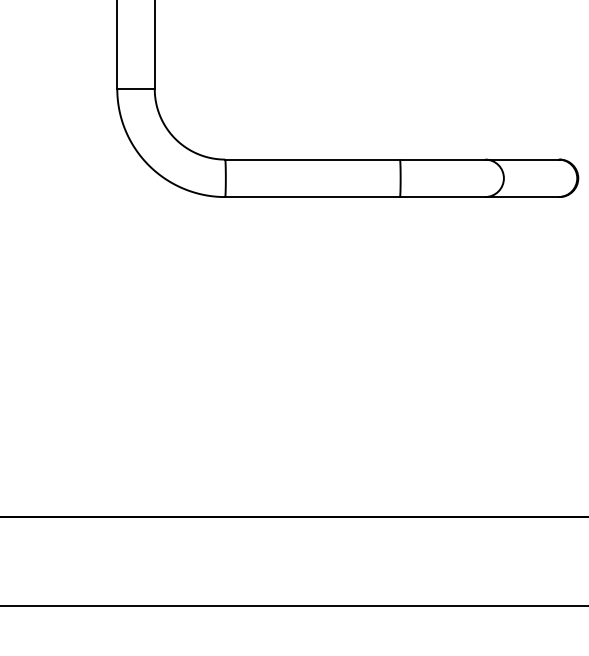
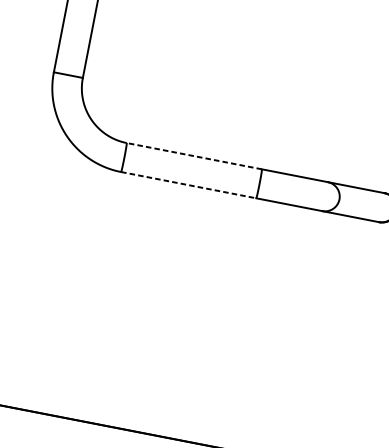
line: (312, 159) -> (194, 156), solid -> dashed
line: (313, 197) -> (189, 185), solid -> dashed

